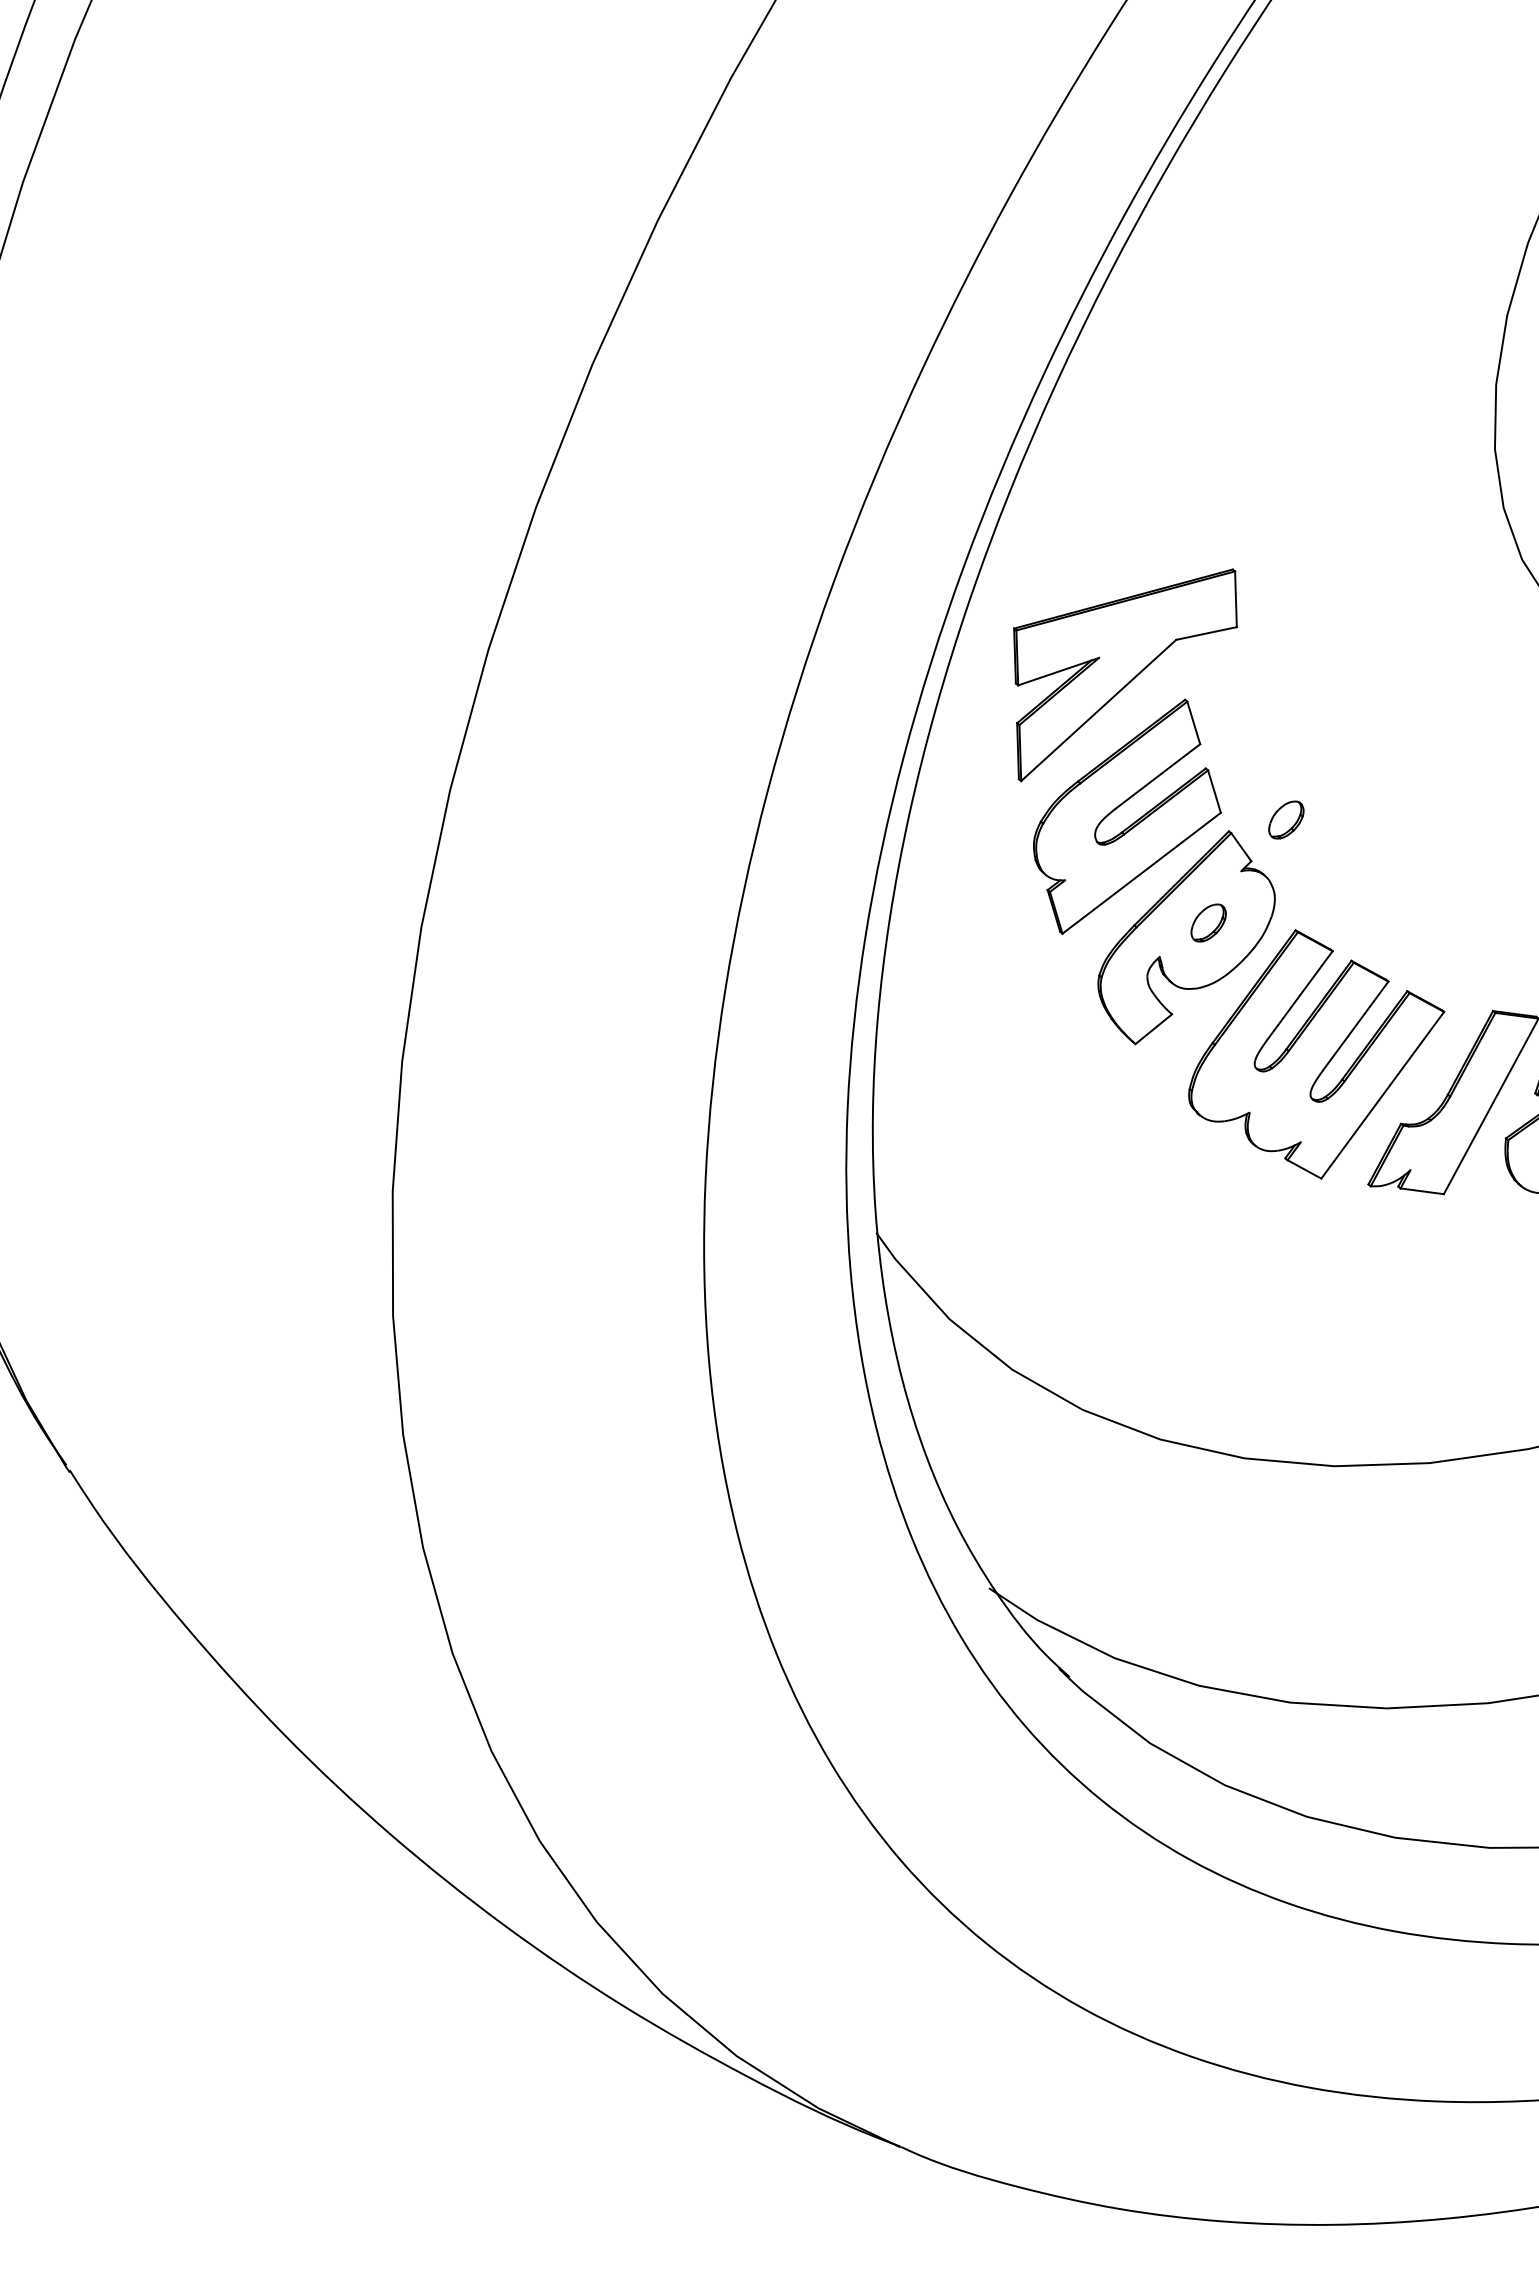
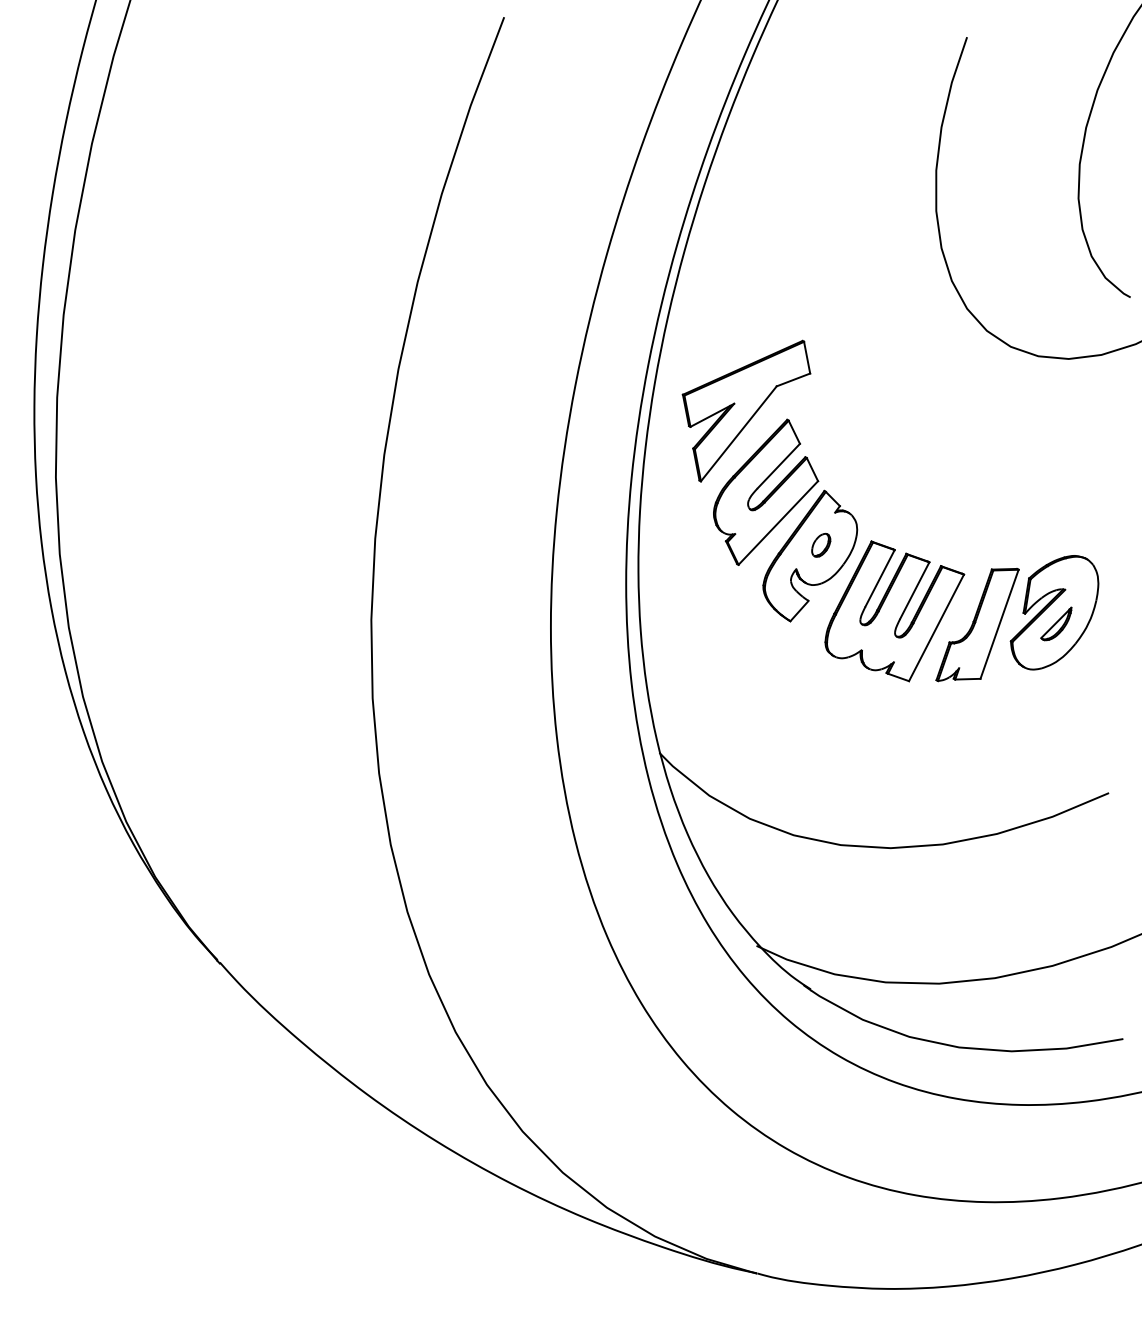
part: (1287, 818) -> (856, 478), removed

